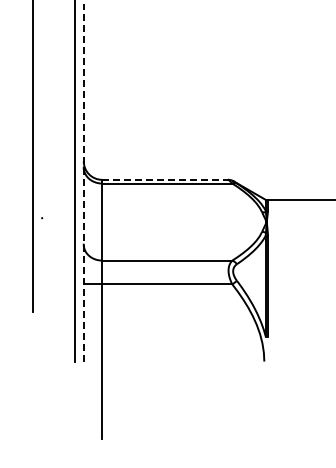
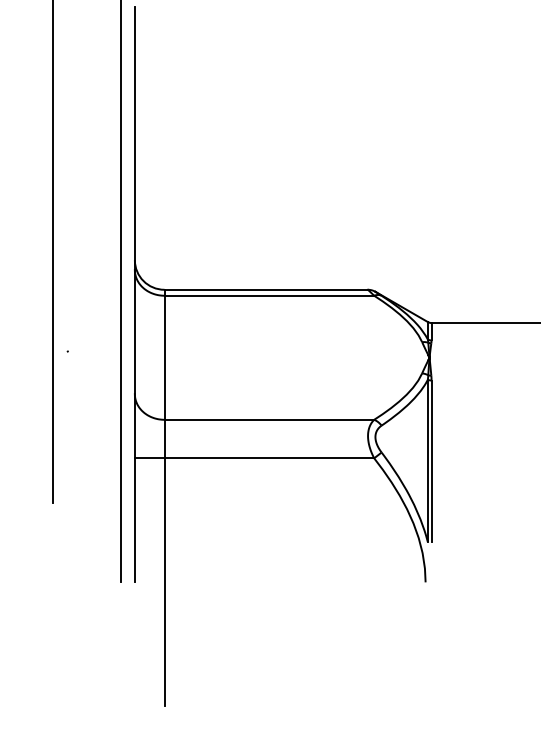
line: (165, 179) -> (266, 289), dashed -> solid
line: (83, 182) -> (134, 294), dashed -> solid

